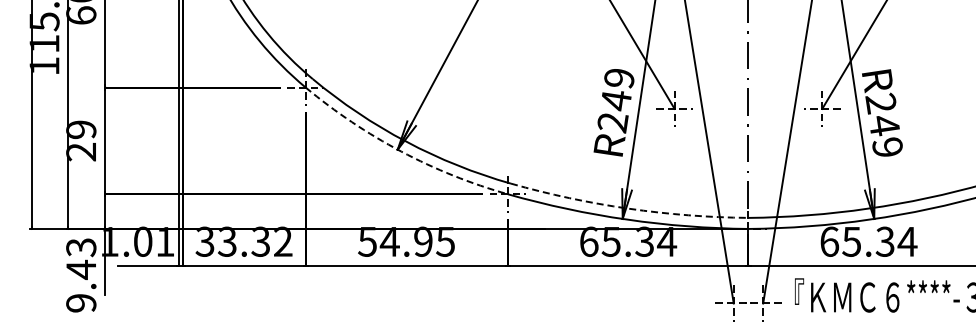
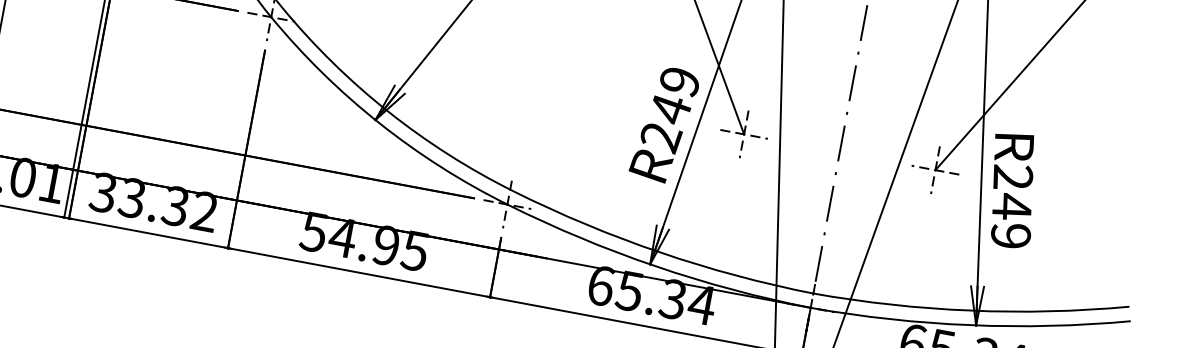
arc: (401, 151) -> (379, 123), dashed -> solid
arc: (628, 208) -> (660, 252), dashed -> solid

